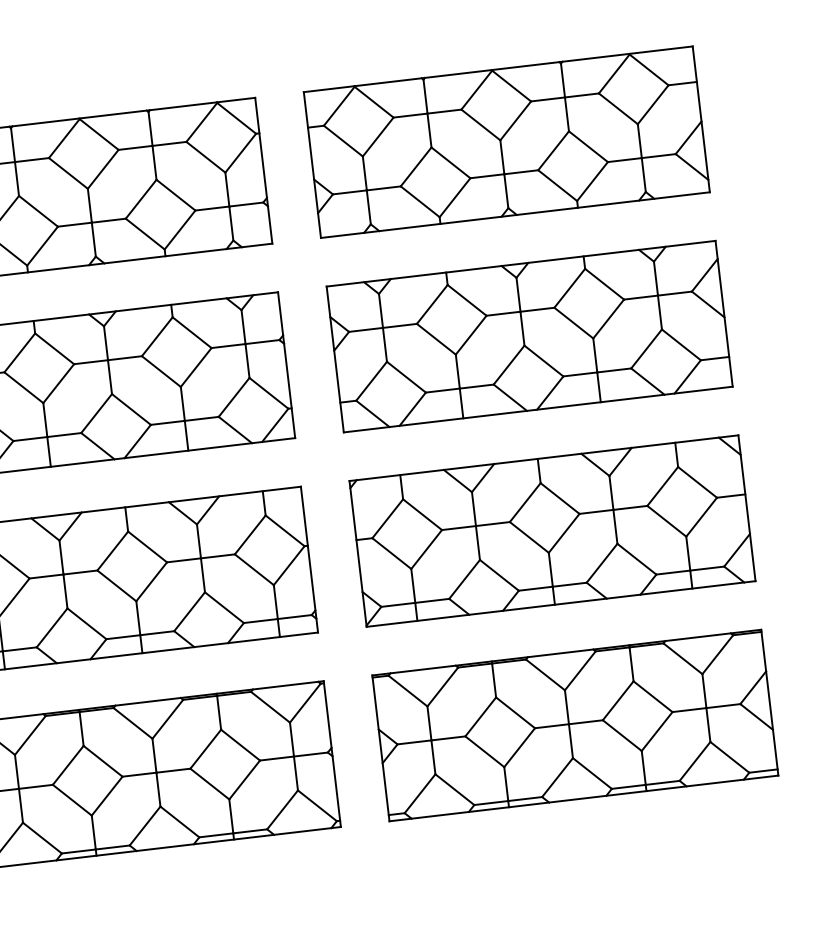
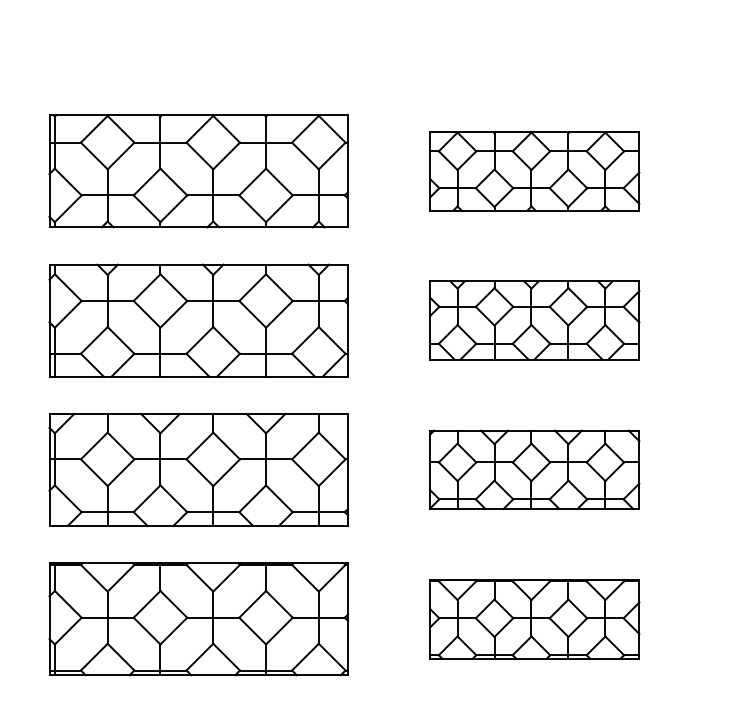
part: (506, 142) -> (534, 171), size x0.7
part: (529, 336) -> (534, 320), size x0.7
part: (552, 530) -> (534, 469), size x0.7
part: (575, 725) -> (534, 619), size x0.7

